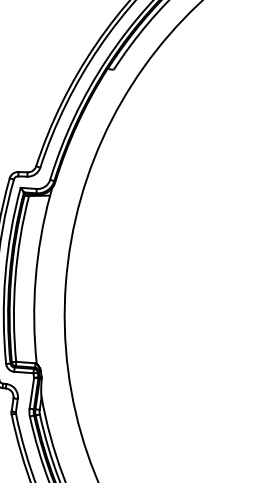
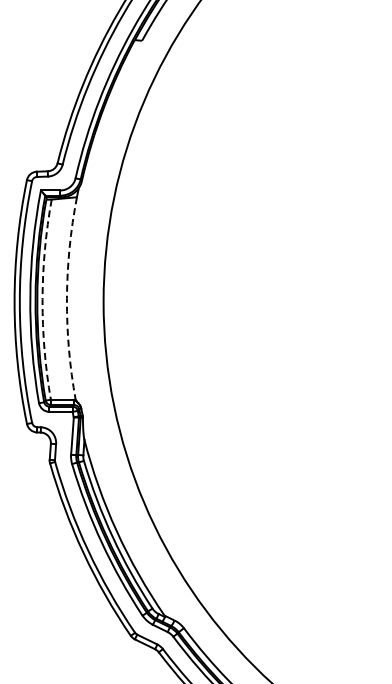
arc: (15, 278) -> (42, 299), solid -> dashed
arc: (35, 278) -> (66, 298), solid -> dashed

